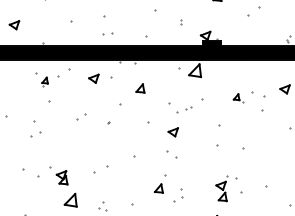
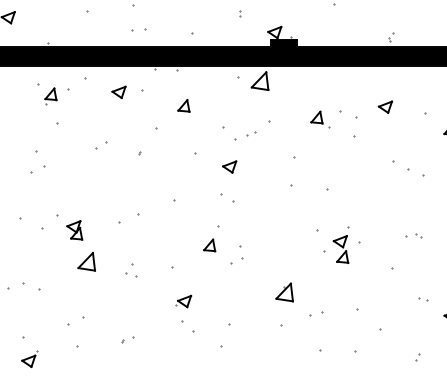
part: (44, 81) -> (50, 96), size x1.43
part: (238, 98) -> (320, 119), size x1.43
part: (221, 187) -> (340, 244), moved

